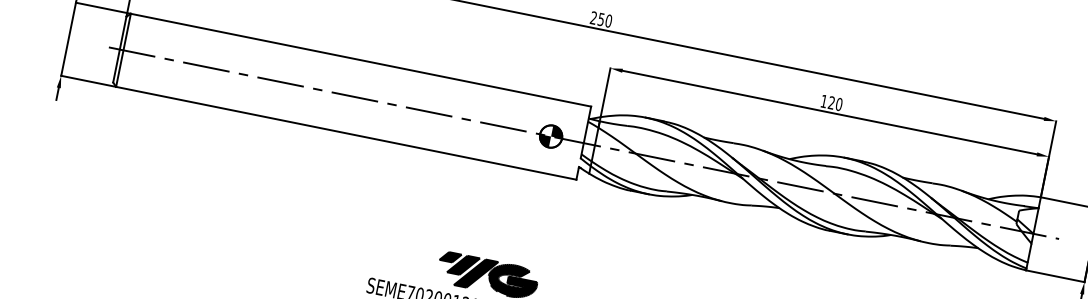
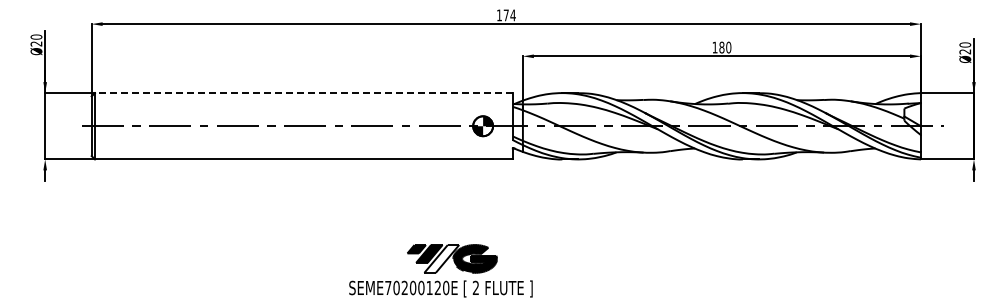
text: (600, 19) -> (505, 15), 250 -> 174
line: (360, 60) -> (303, 93), solid -> dashed
text: (831, 102) -> (721, 47), 120 -> 180
fill: (475, 273) -> (441, 258), removed

